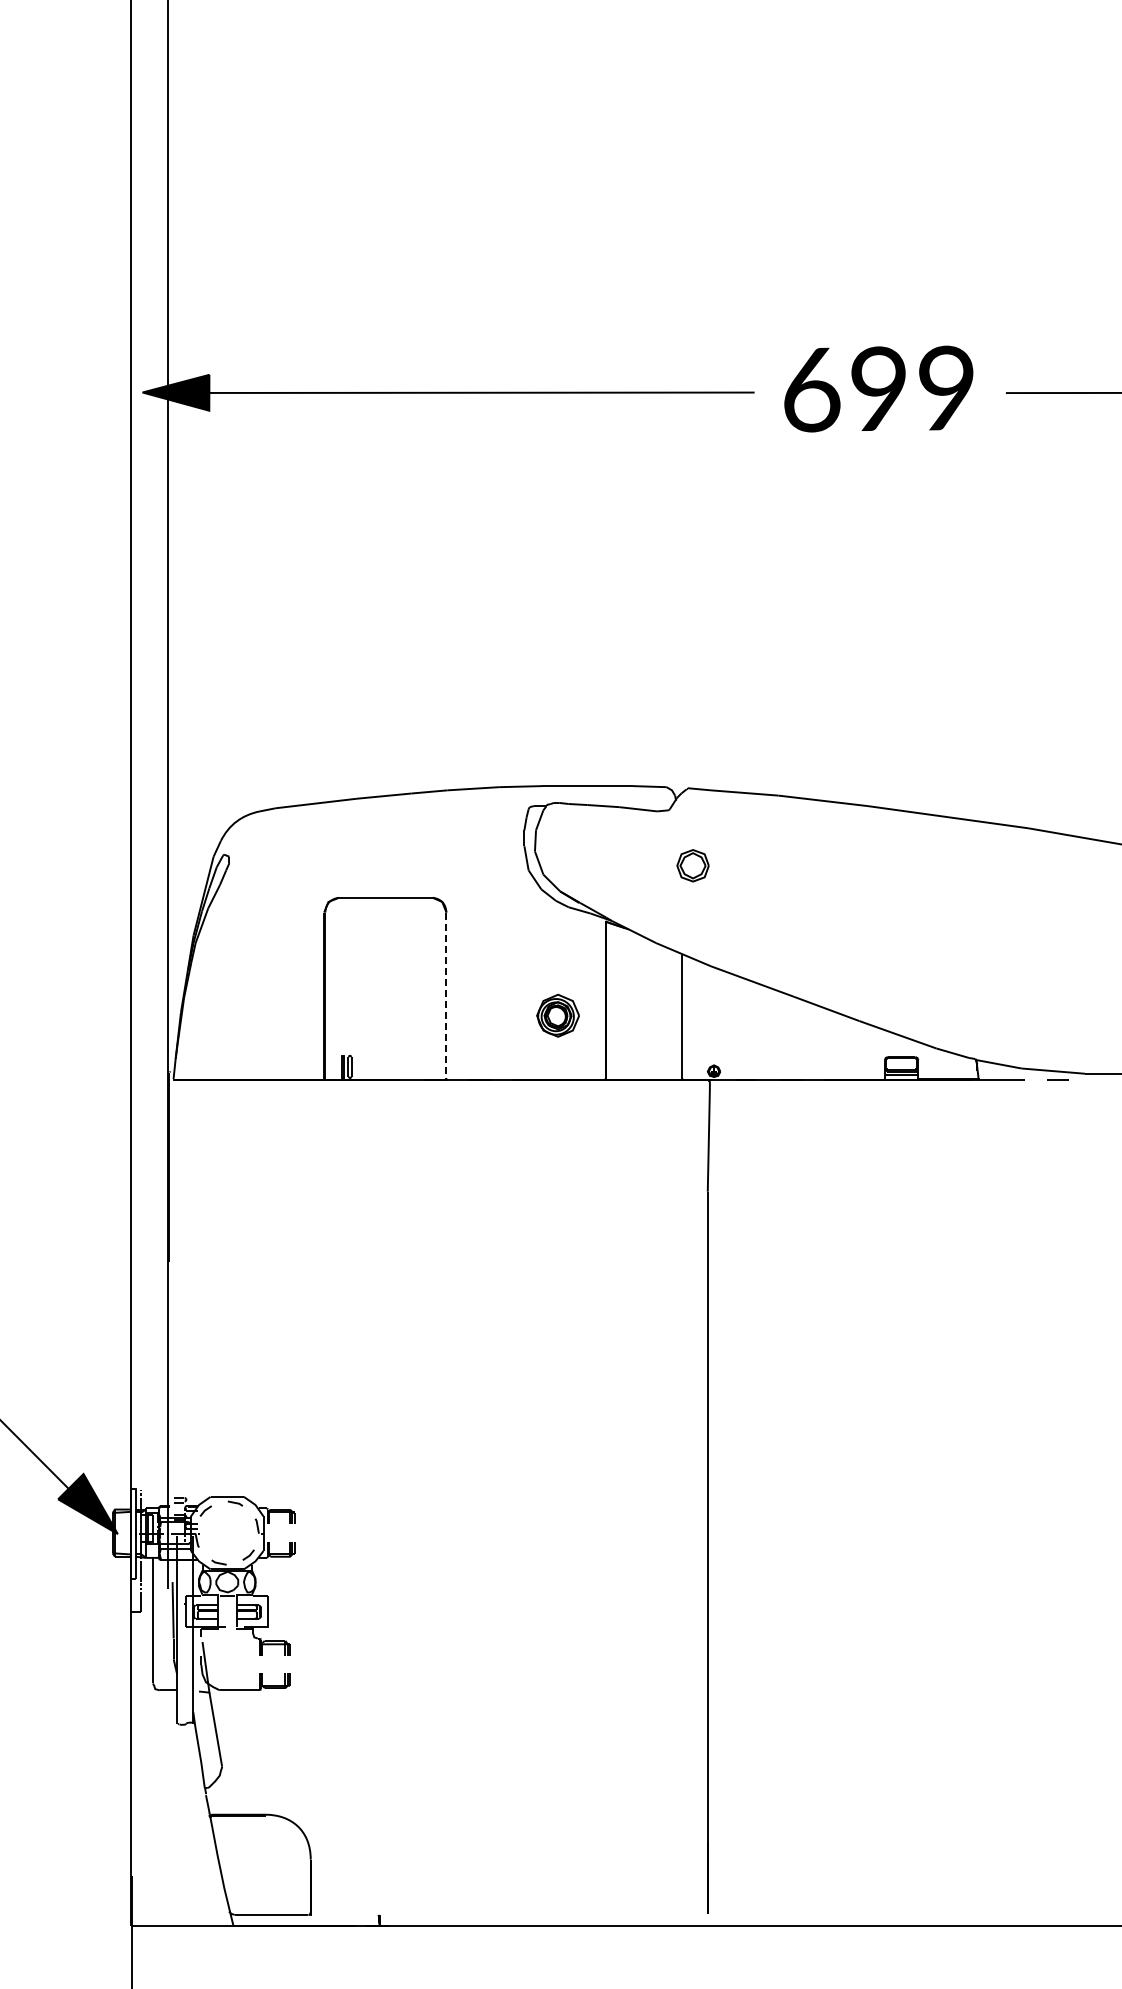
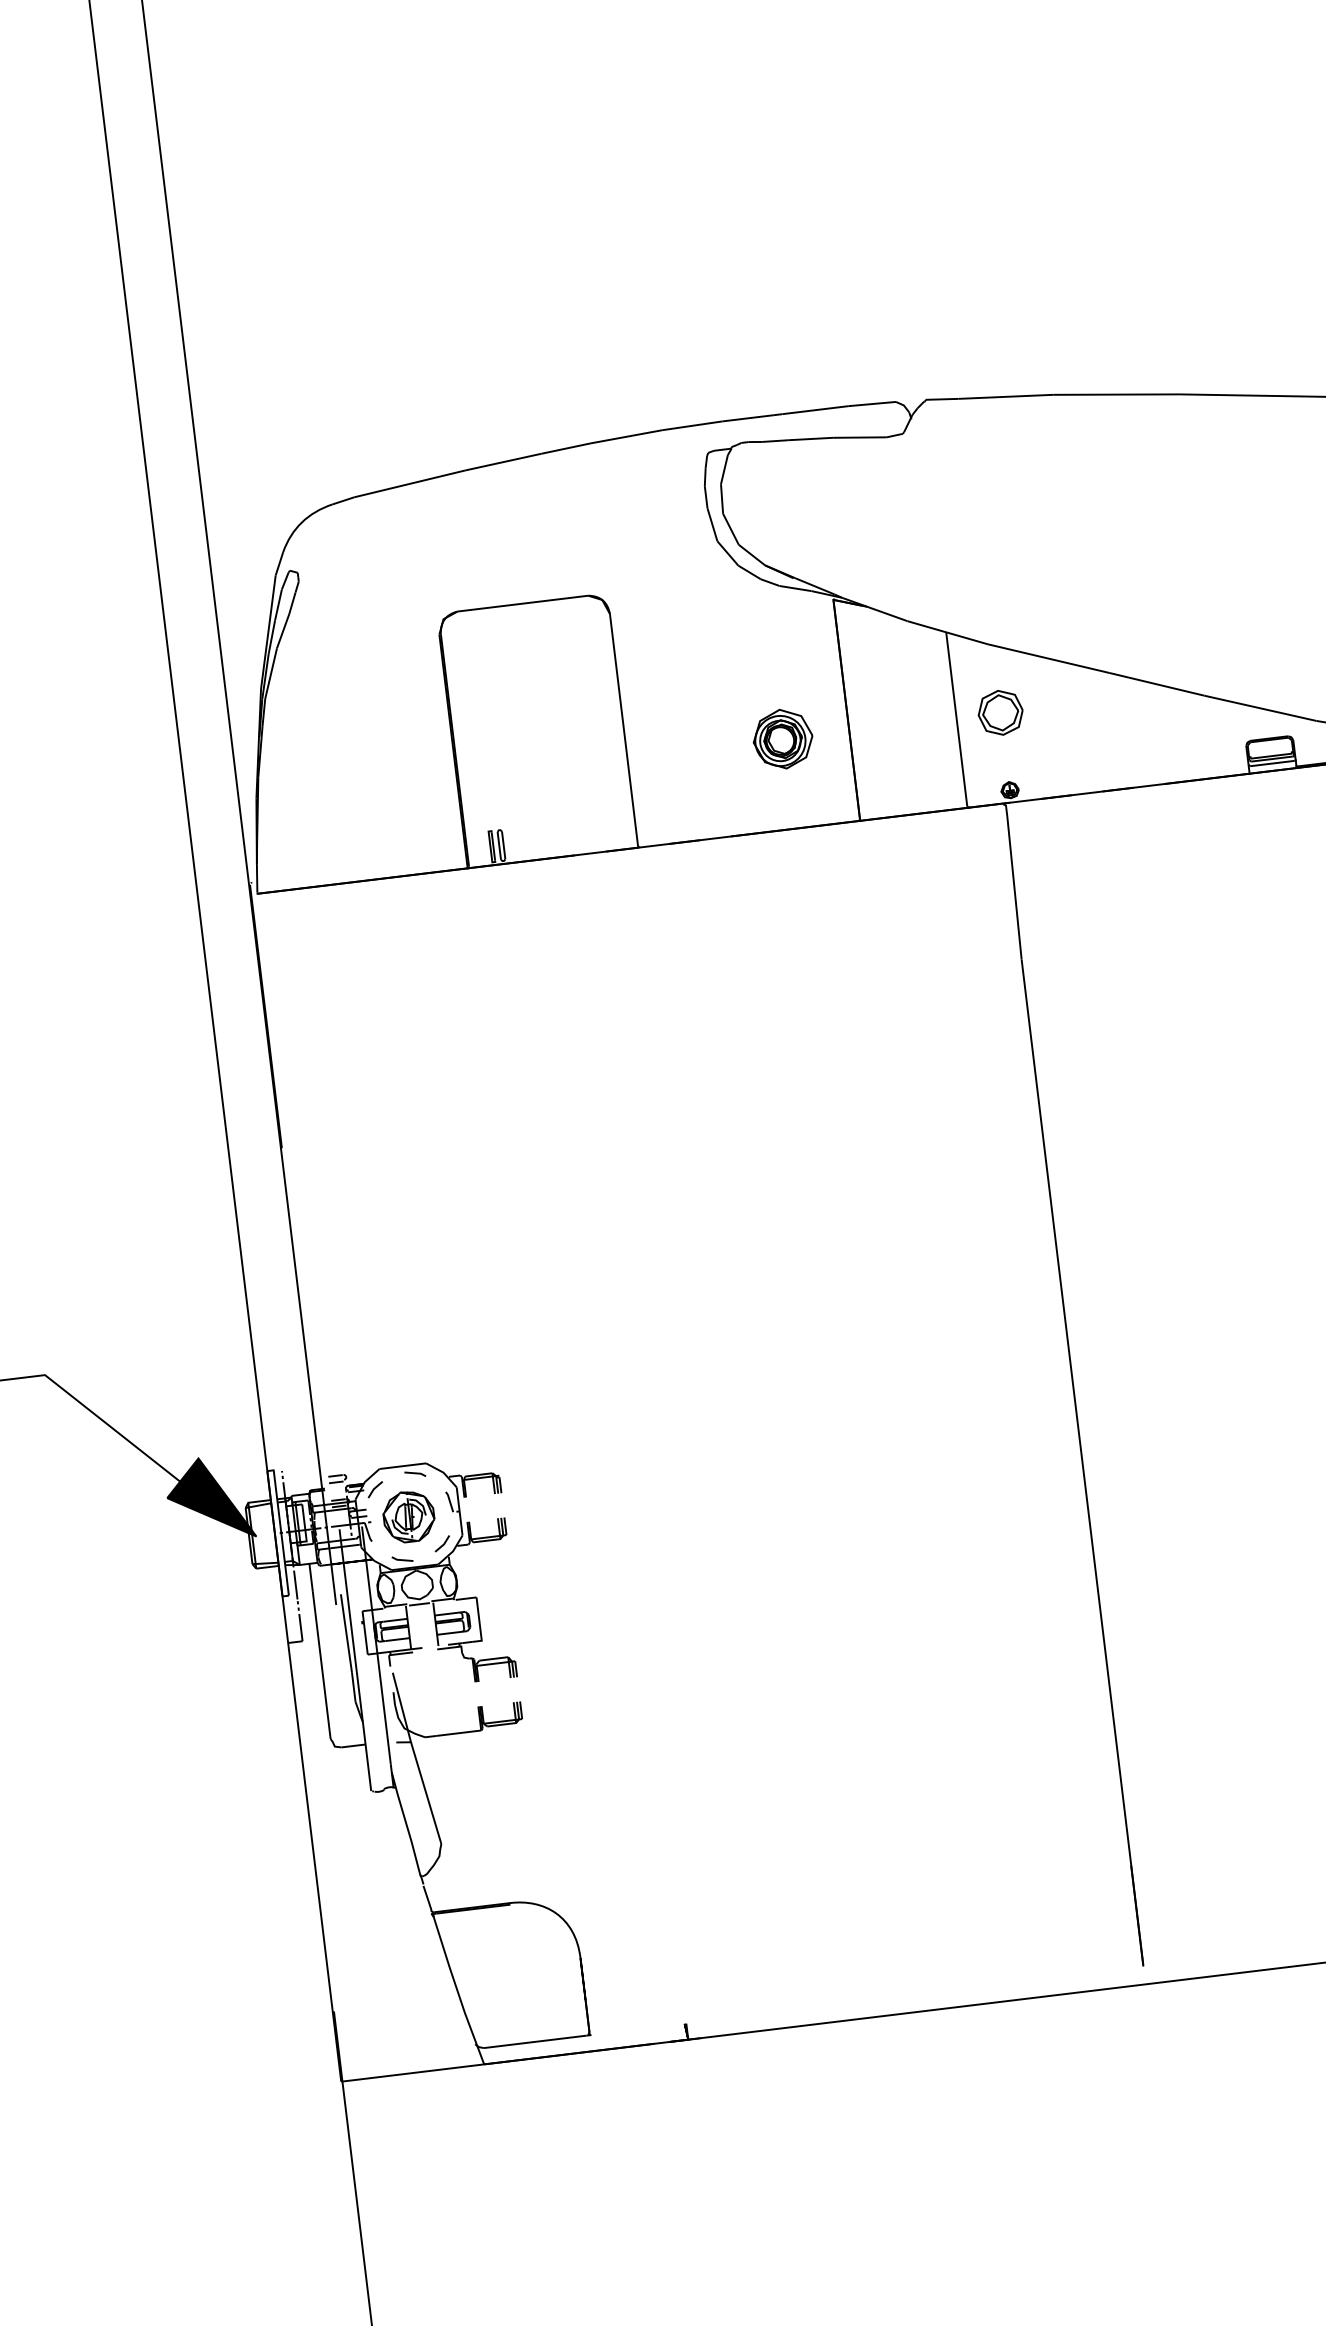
part: (692, 865) -> (999, 712), moved
line: (446, 996) -> (624, 731), dashed -> solid
part: (226, 1532) -> (407, 1515), added

